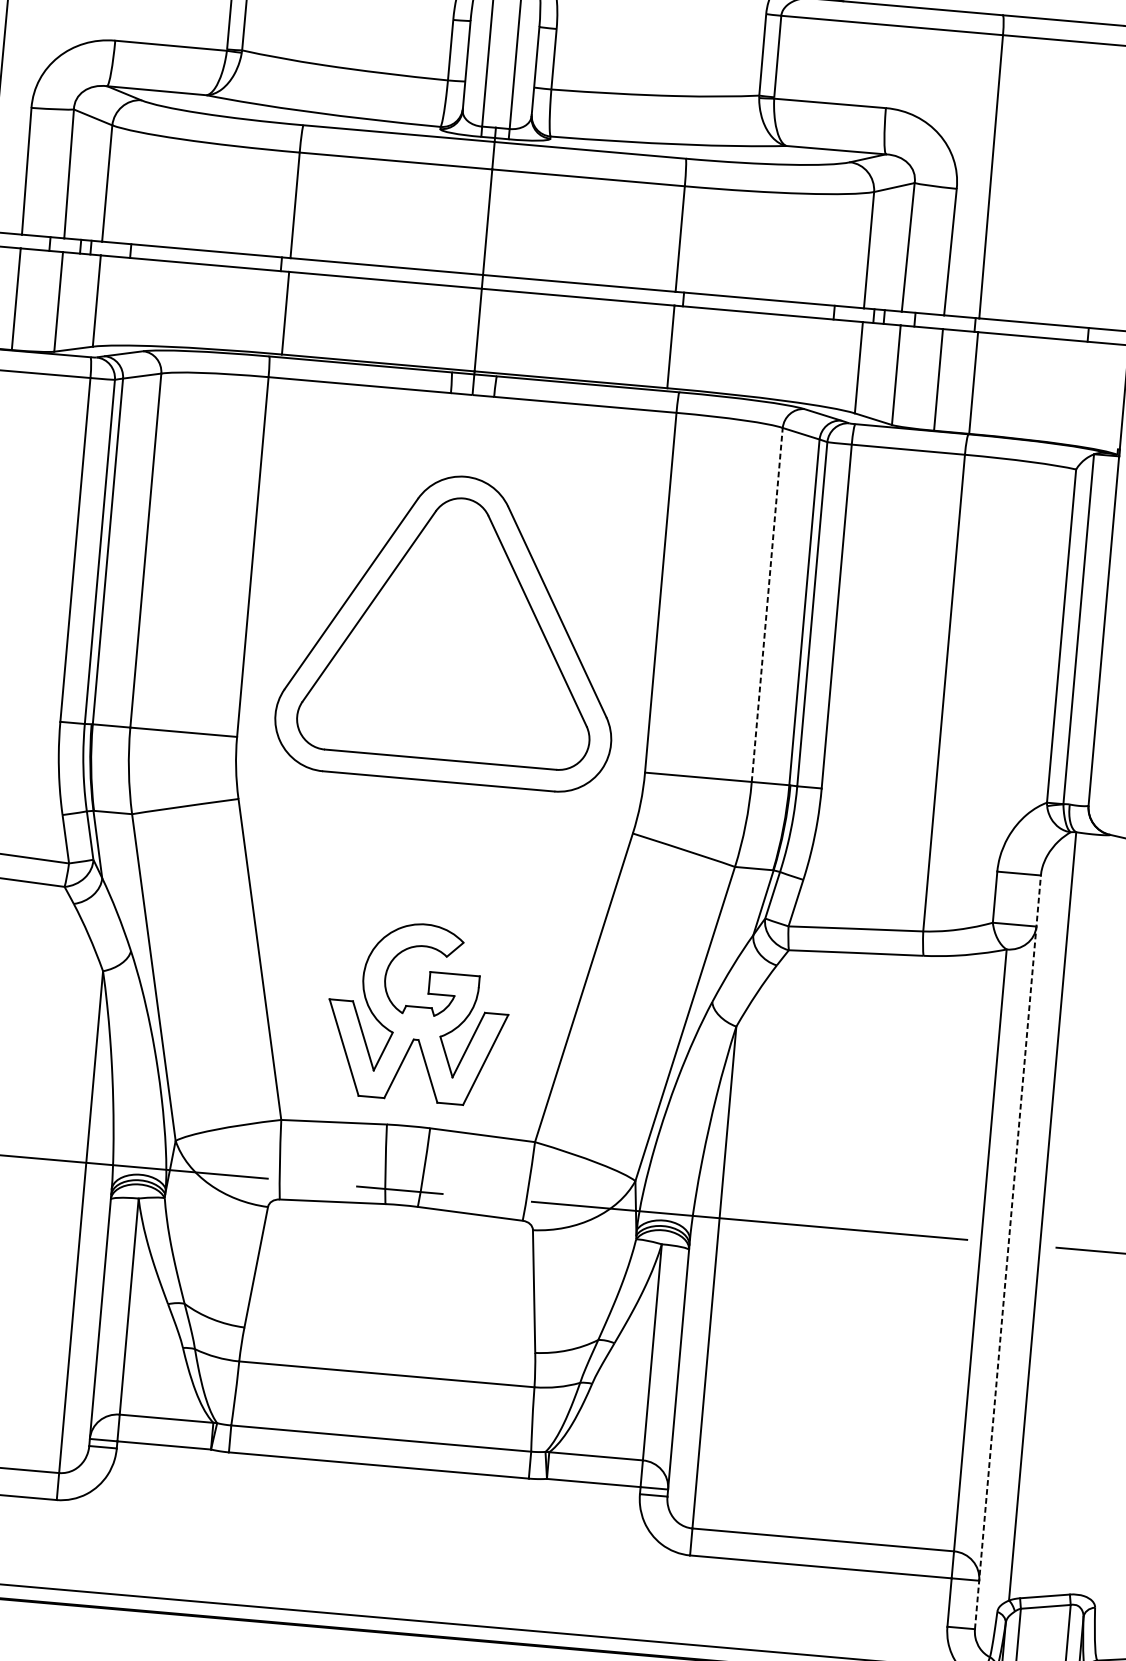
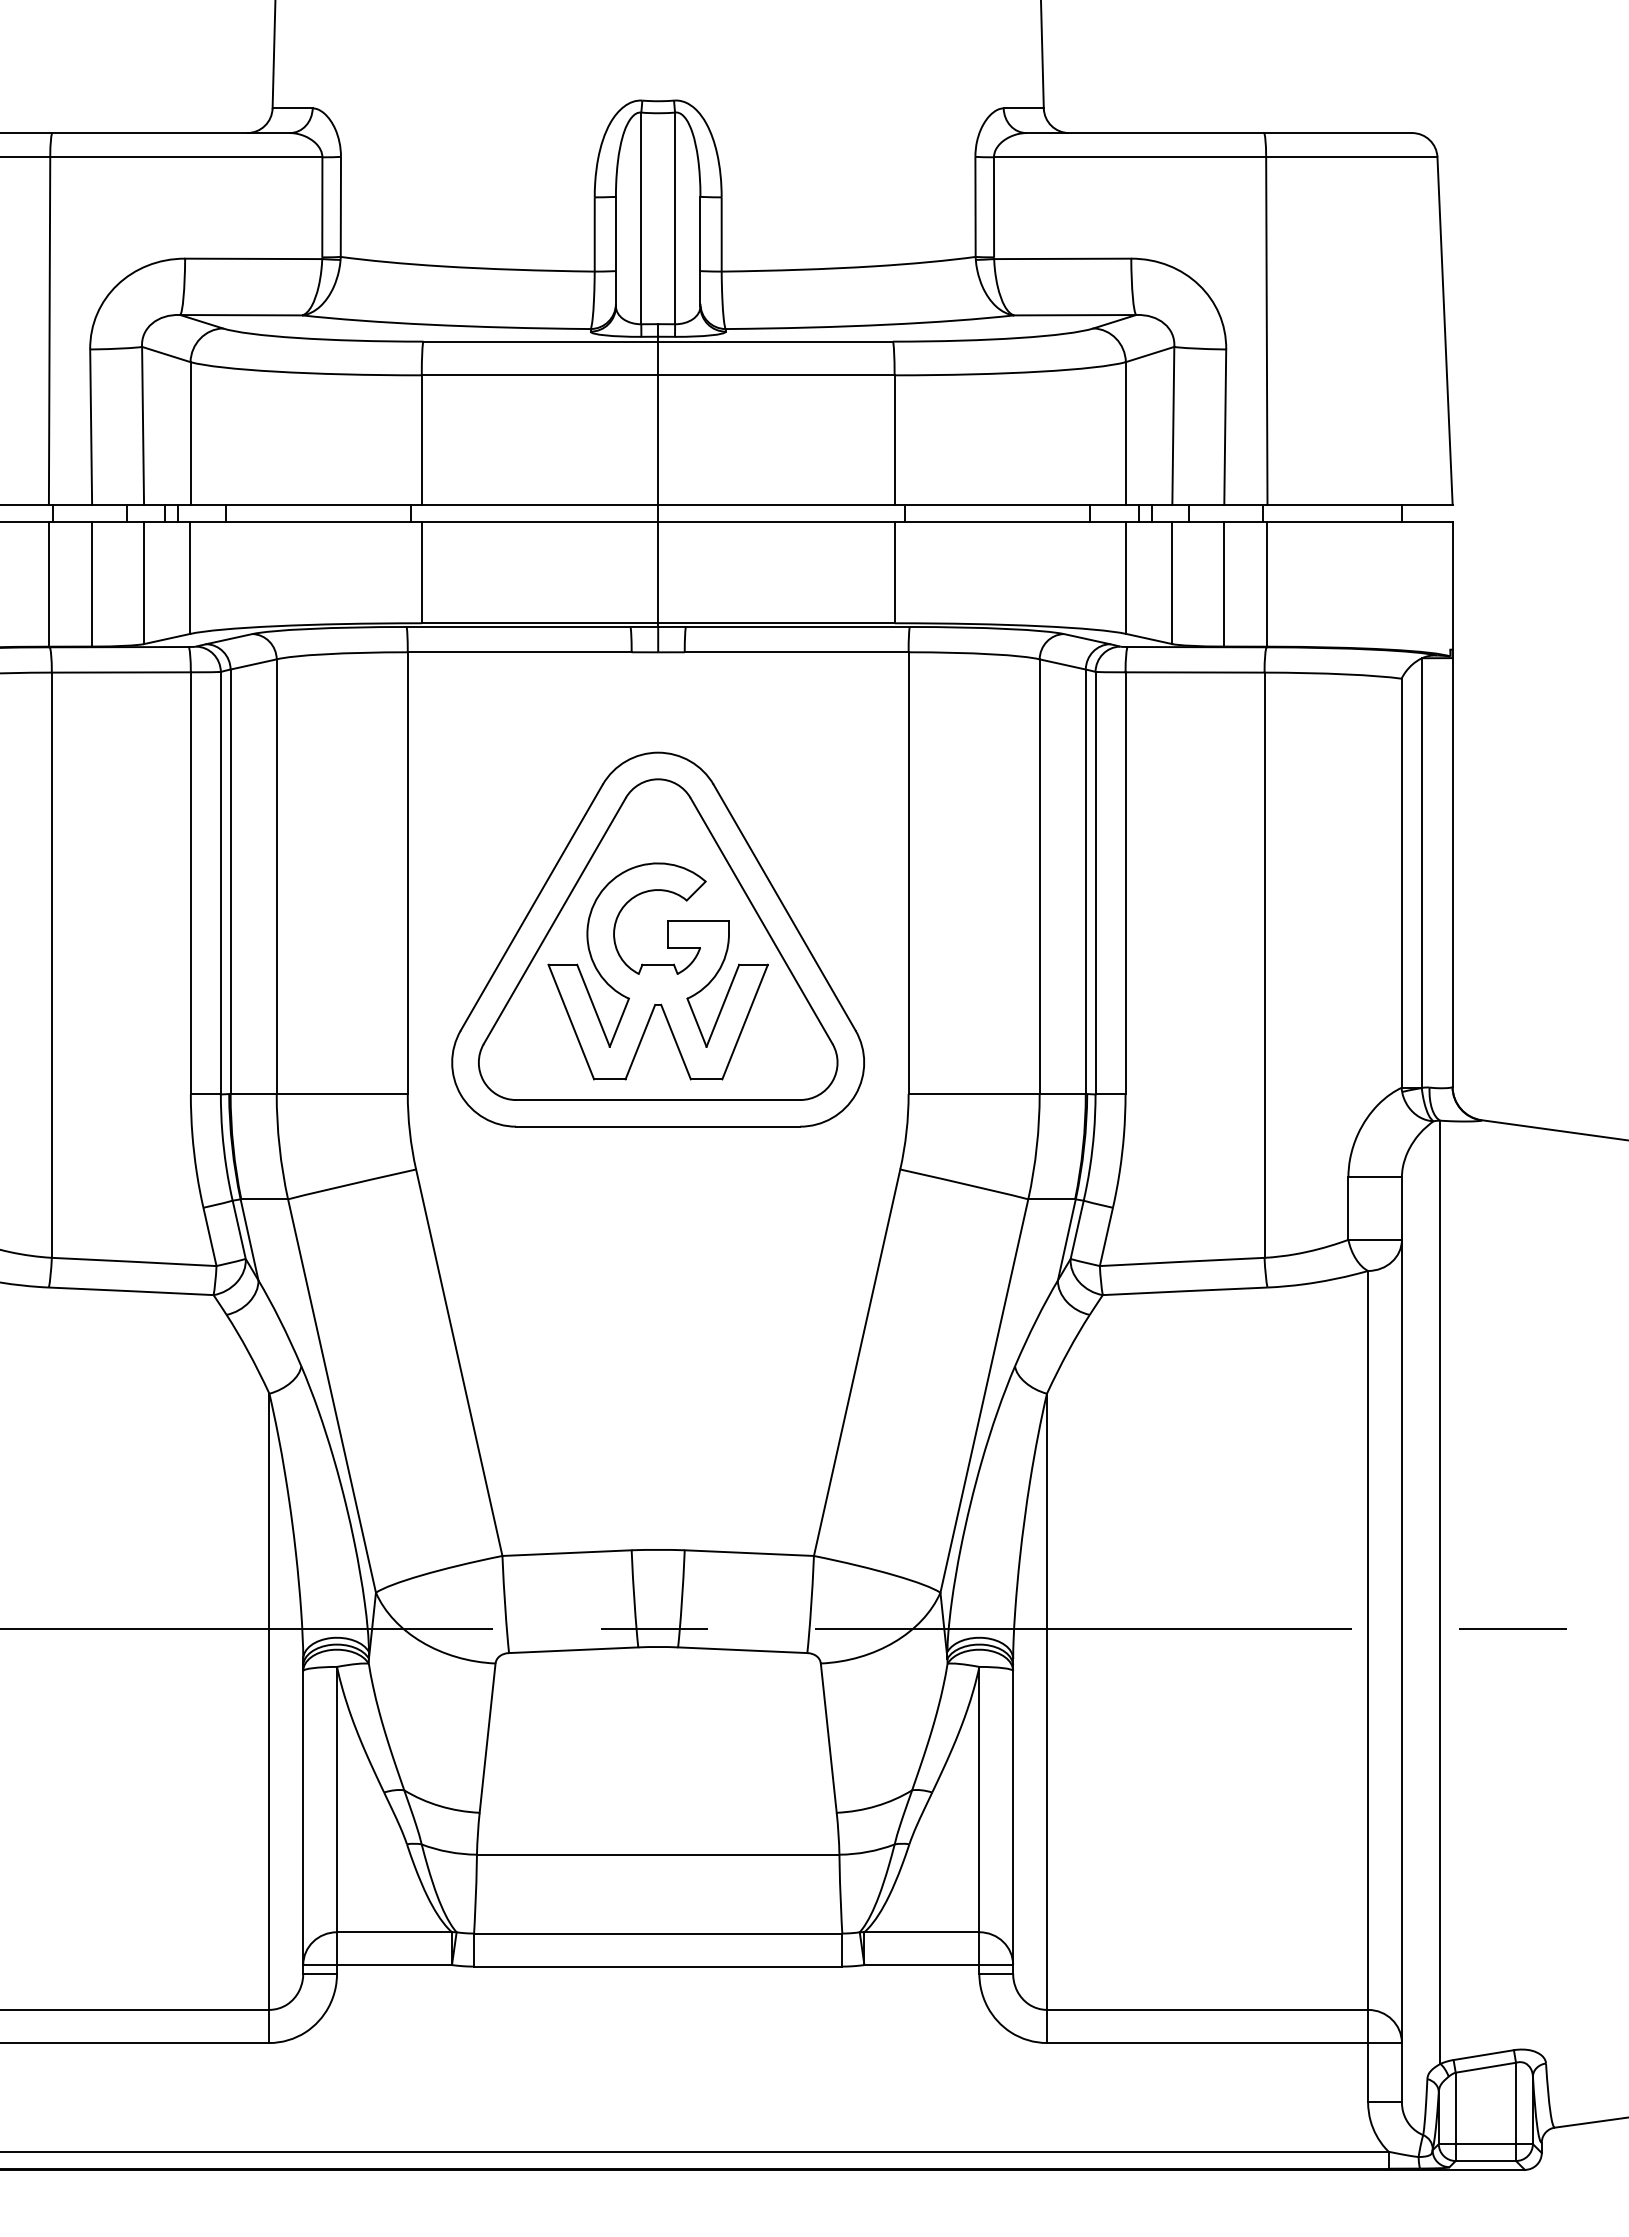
line: (767, 604) -> (1039, 876), dashed -> solid
part: (417, 1012) -> (657, 971), moved
line: (1007, 1252) -> (1401, 1639), dashed -> solid

